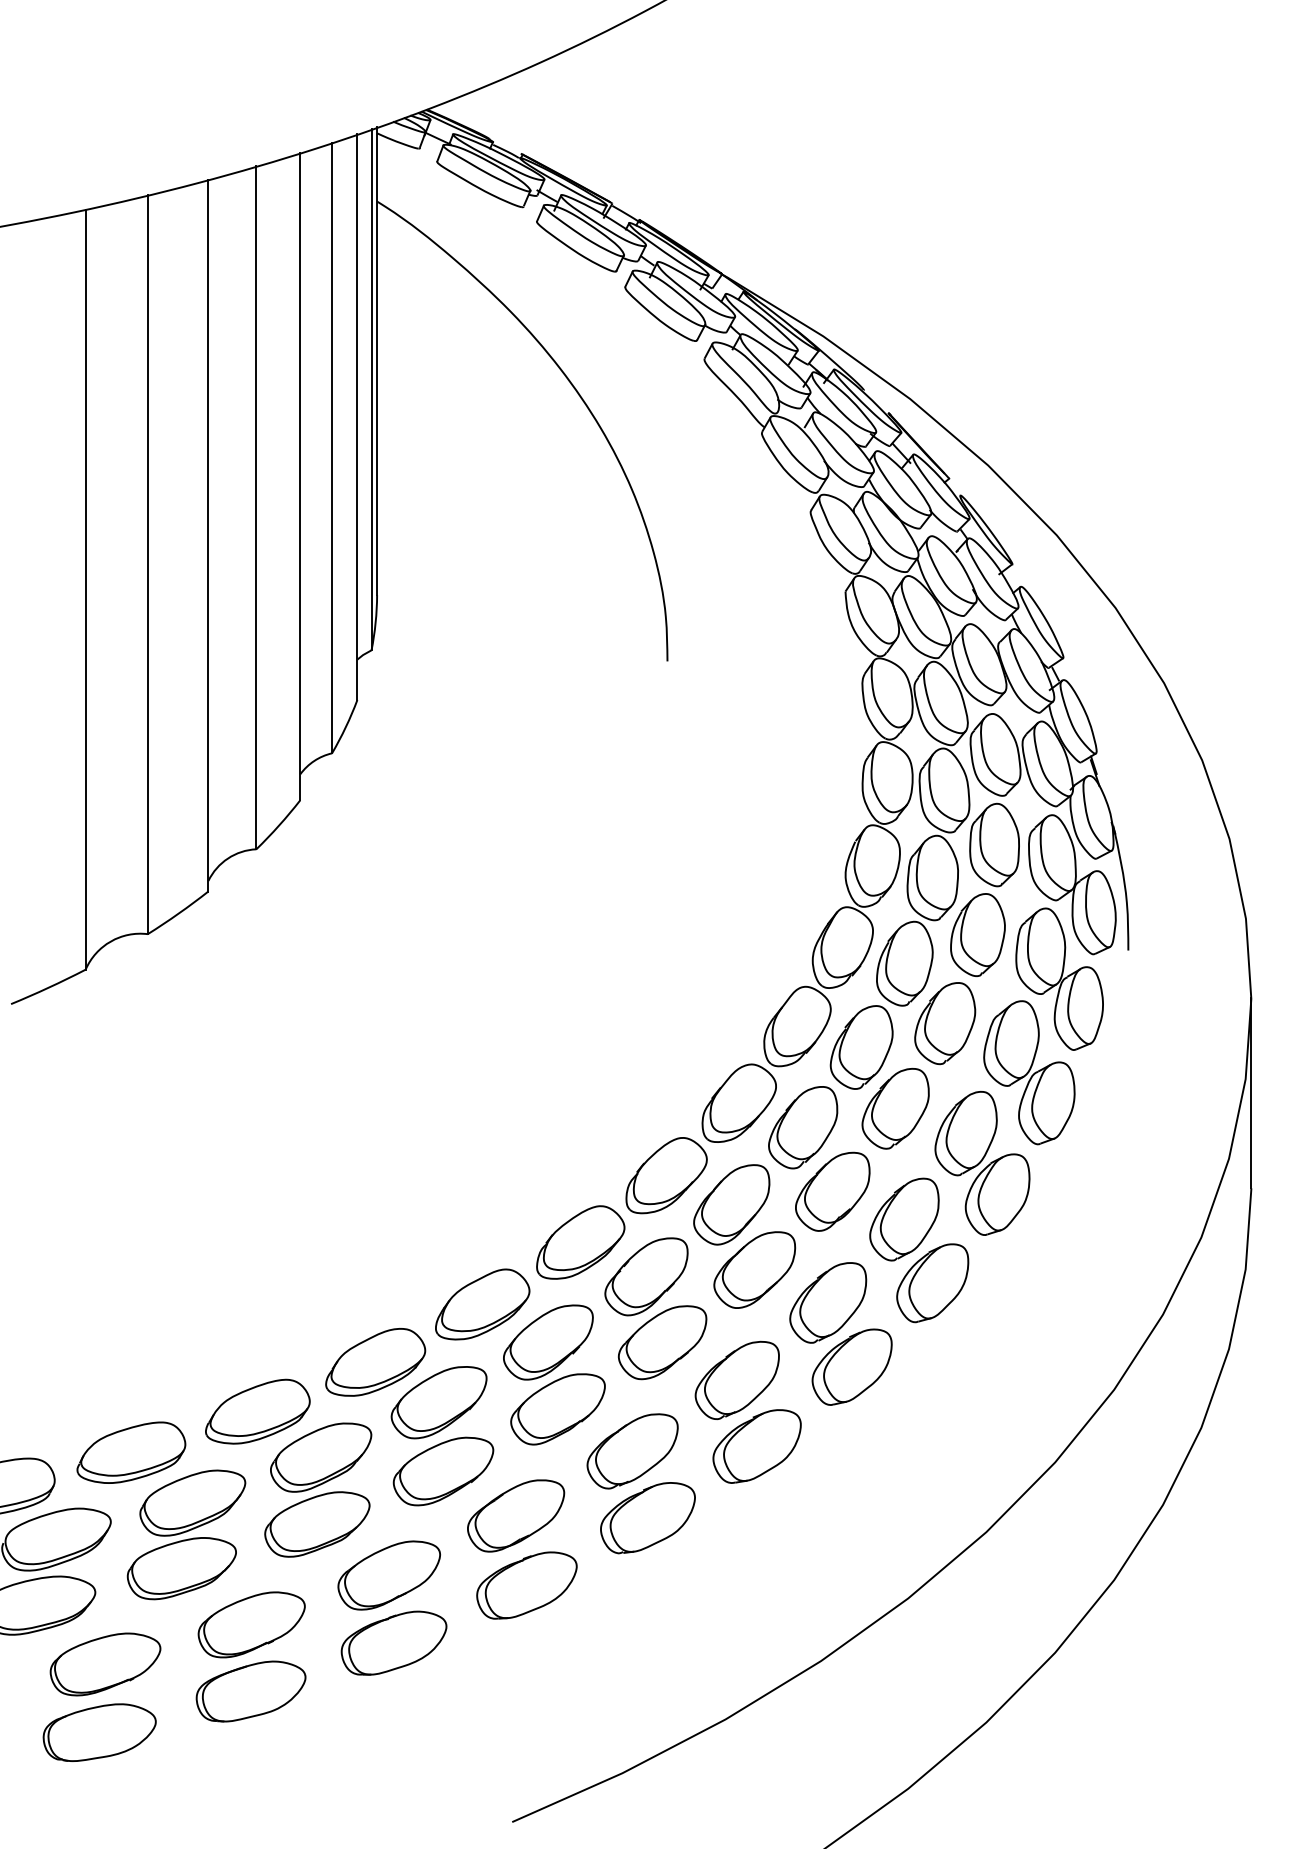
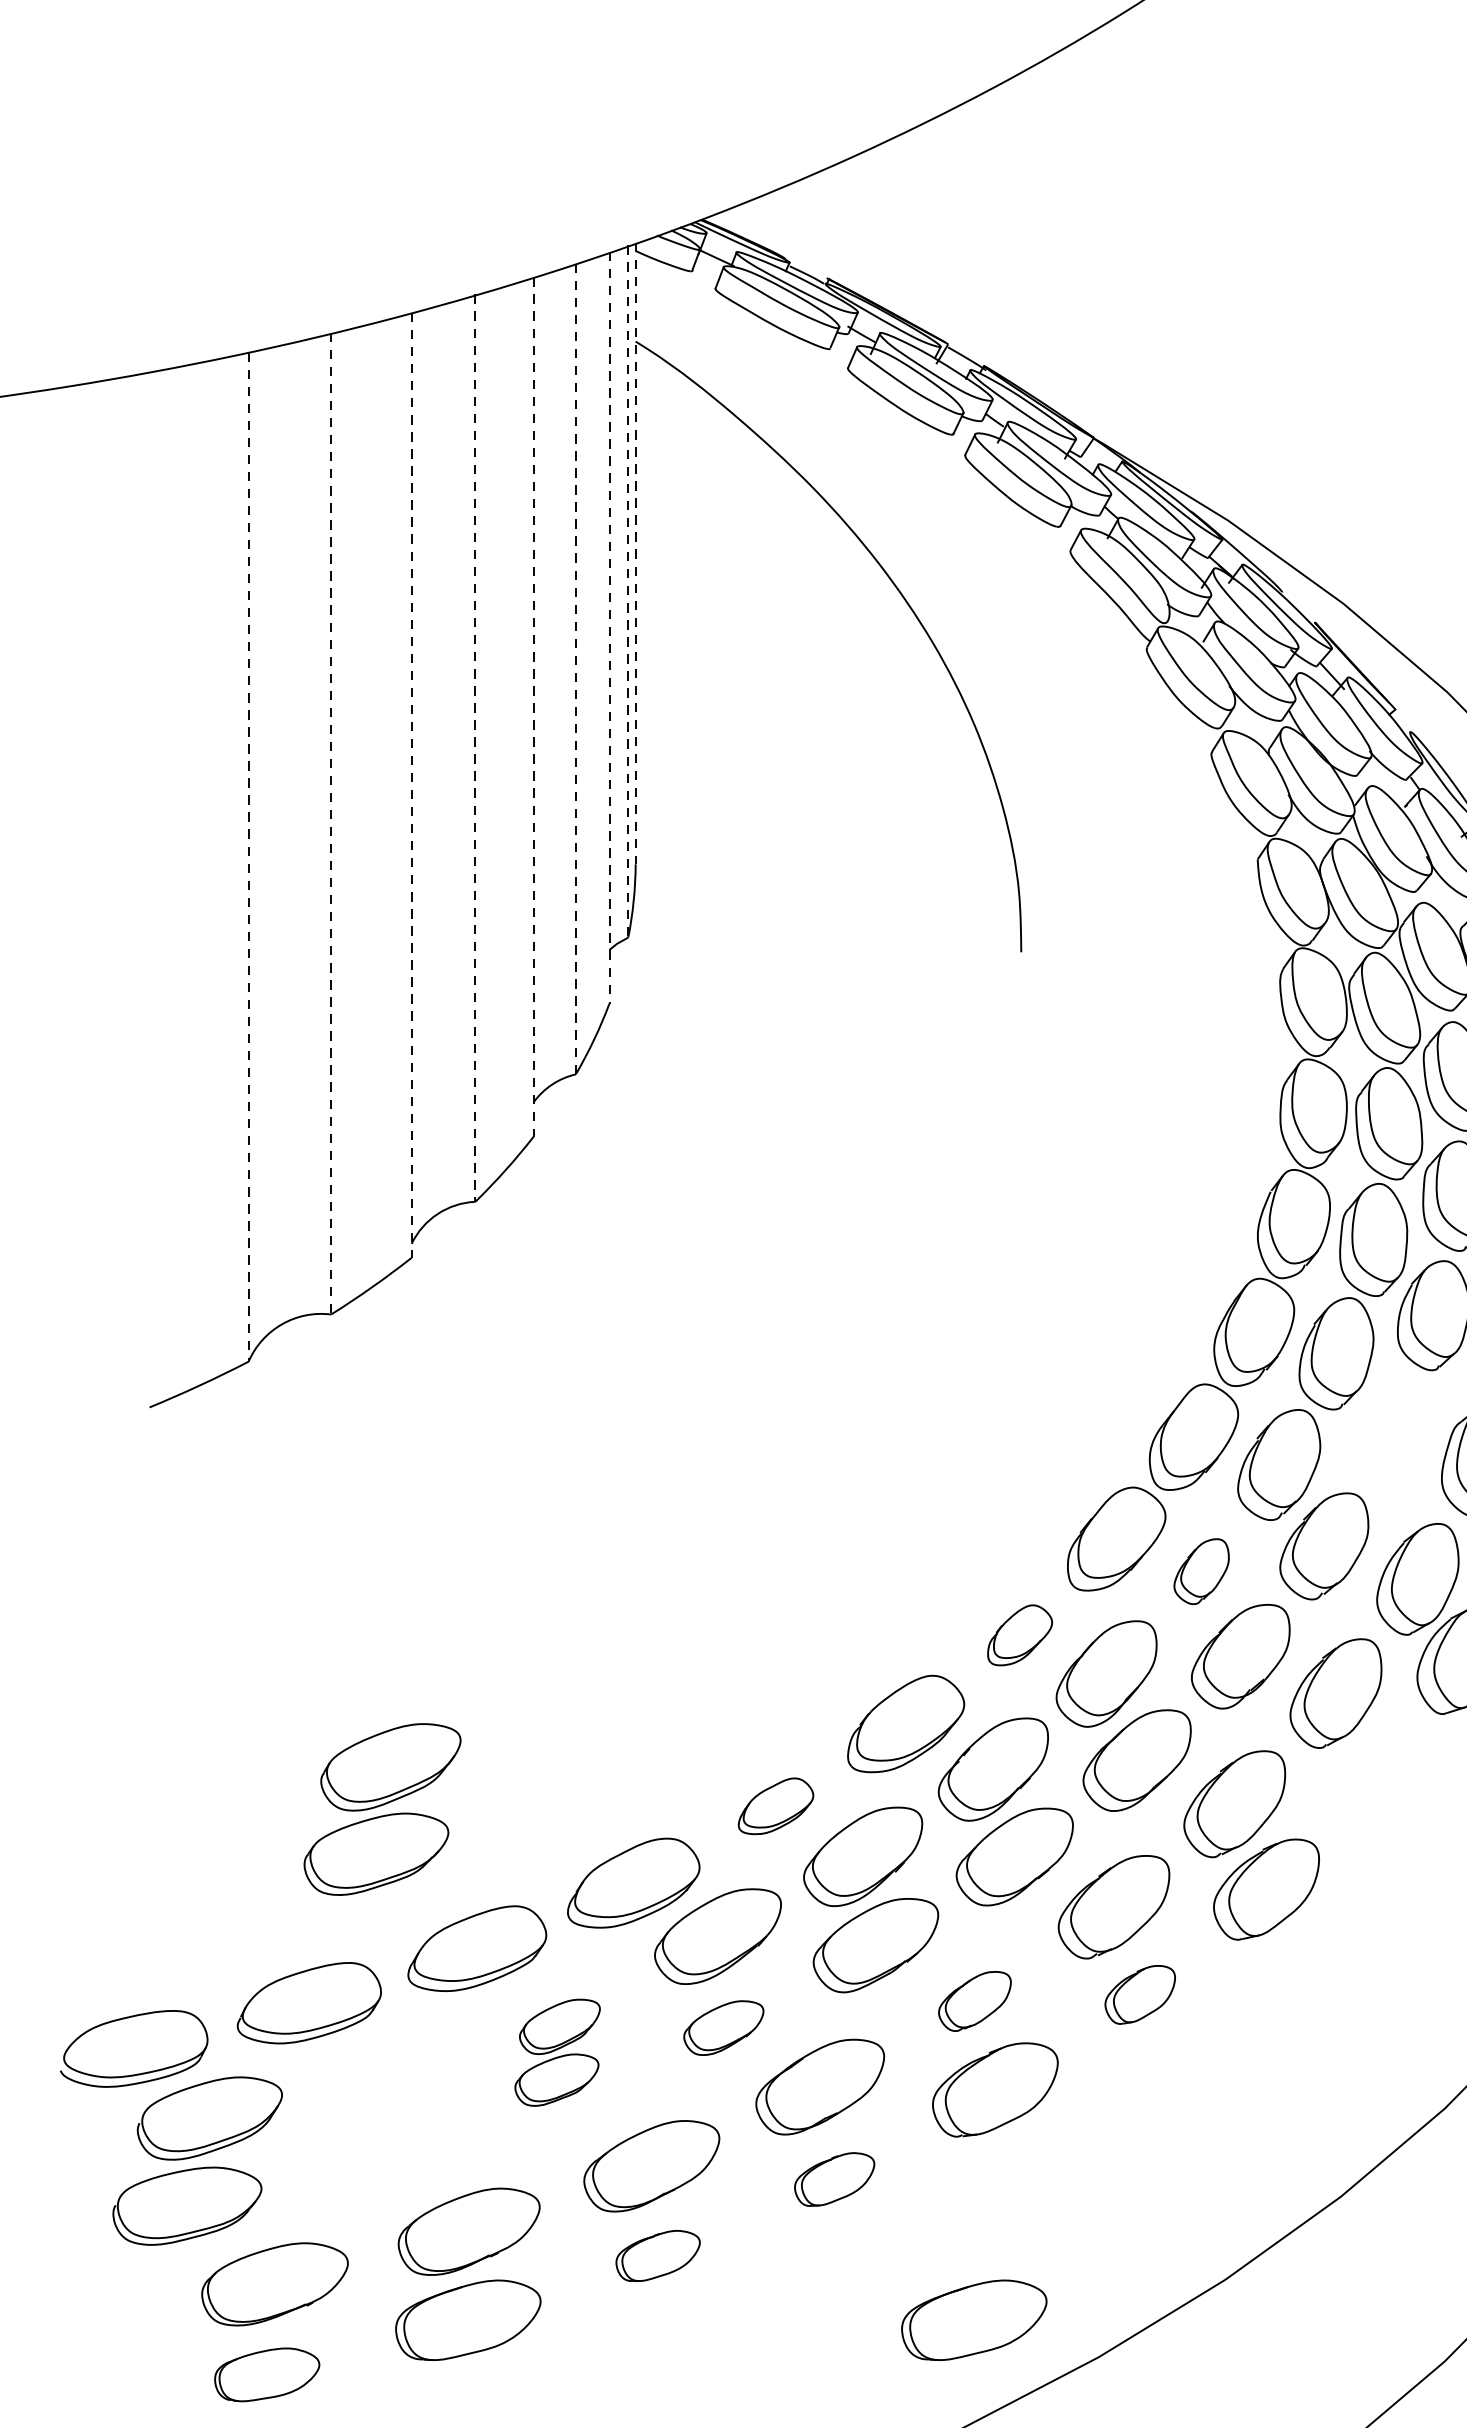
line: (377, 361) -> (636, 554), solid -> dashed
line: (371, 389) -> (628, 591), solid -> dashed
line: (357, 417) -> (609, 628), solid -> dashed
line: (332, 448) -> (576, 669), solid -> dashed
line: (300, 476) -> (533, 706), solid -> dashed
line: (256, 507) -> (475, 747), solid -> dashed
line: (208, 535) -> (411, 785), solid -> dashed
line: (147, 564) -> (330, 823), solid -> dashed
line: (85, 589) -> (248, 856), solid -> dashed
part: (945, 1023) -> (1390, 1433), removed
part: (803, 1127) -> (1201, 1571), size x0.6
part: (666, 1175) -> (1019, 1635), size x0.6
part: (932, 1283) -> (1373, 1778), removed
part: (482, 1304) -> (775, 1806), size x0.6
part: (756, 1446) -> (1139, 1994), size x0.6
part: (632, 1451) -> (974, 2001), size x0.6
part: (443, 1471) -> (723, 2028), size x0.6
part: (318, 1489) -> (557, 2051), size x0.6
part: (186, 1534) -> (382, 1808), moved
part: (526, 1585) -> (834, 2179), size x0.6
part: (393, 1642) -> (657, 2255), size x0.6
part: (631, 1691) -> (973, 2320), added
part: (99, 1732) -> (267, 2374), size x0.7

